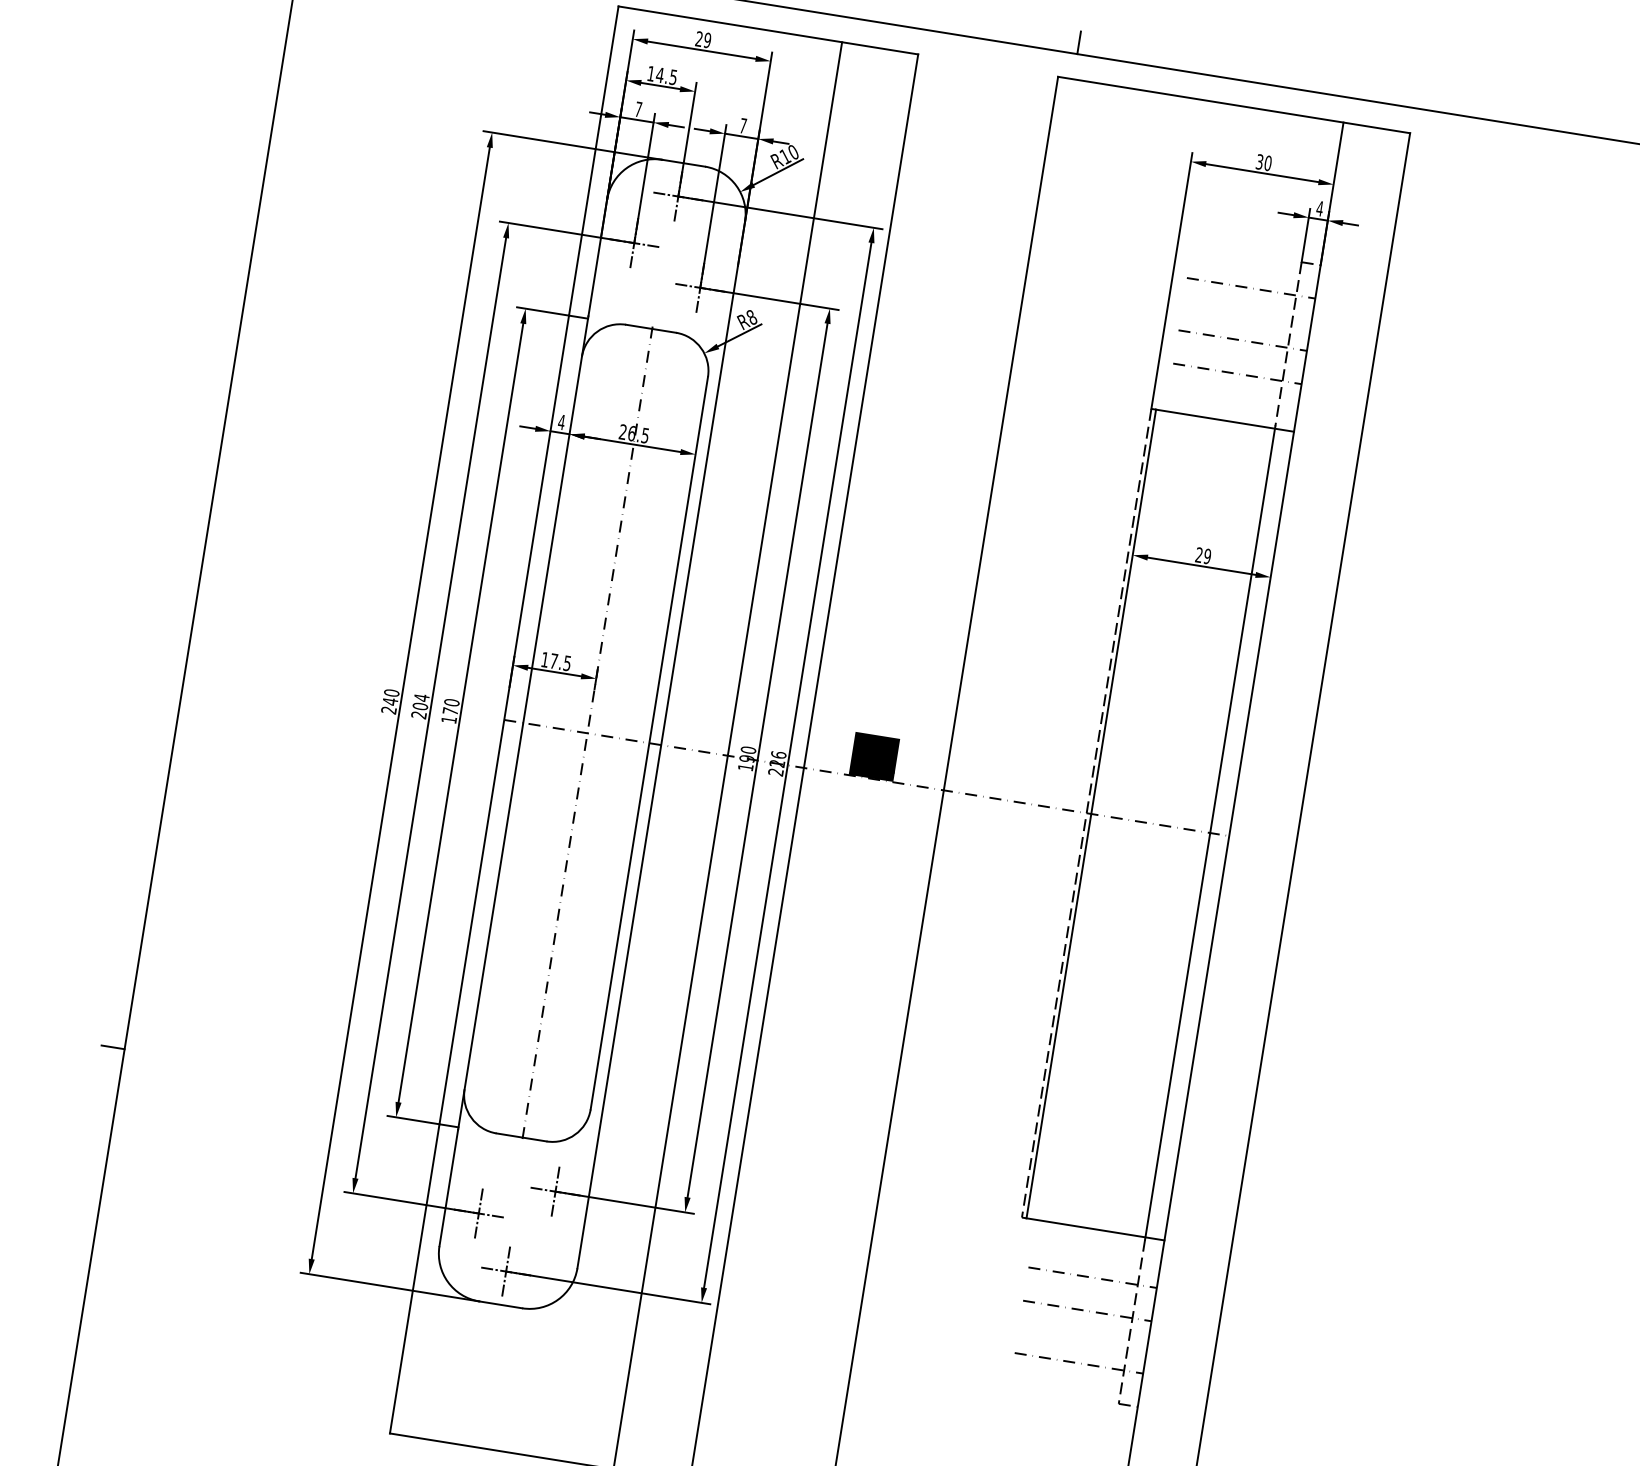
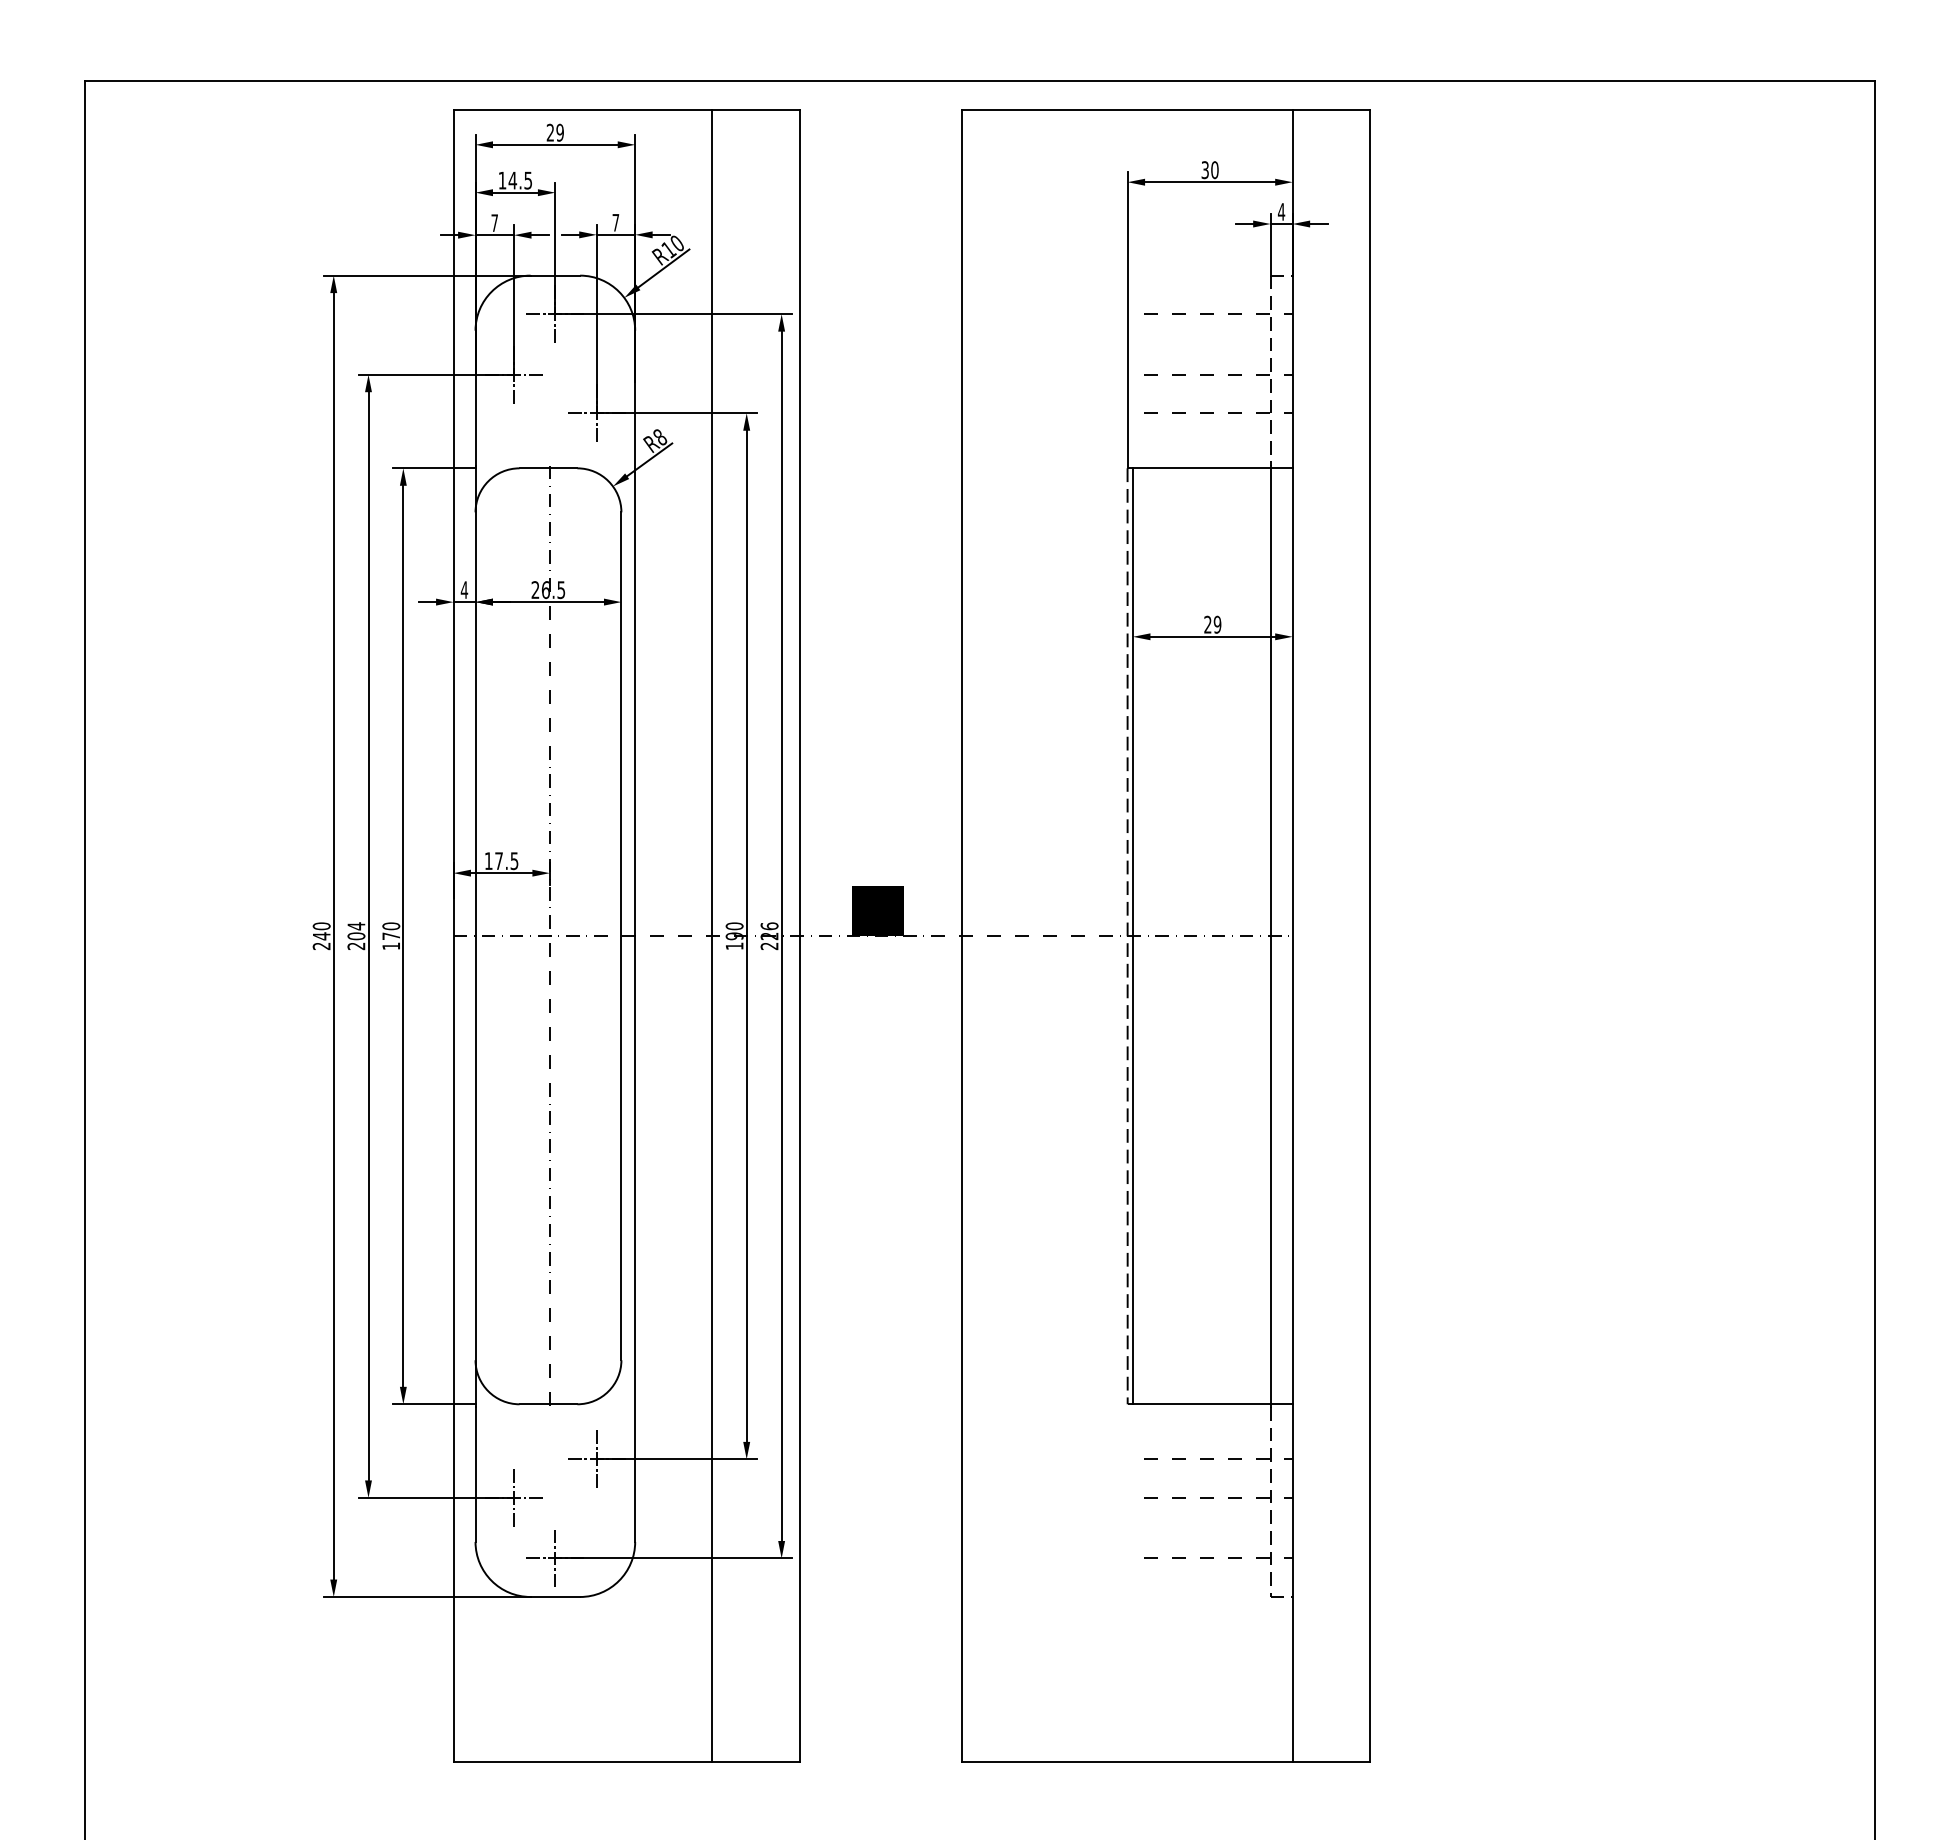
line: (1078, 42) -> (979, 68), removed
line: (112, 1047) -> (70, 1376), removed

